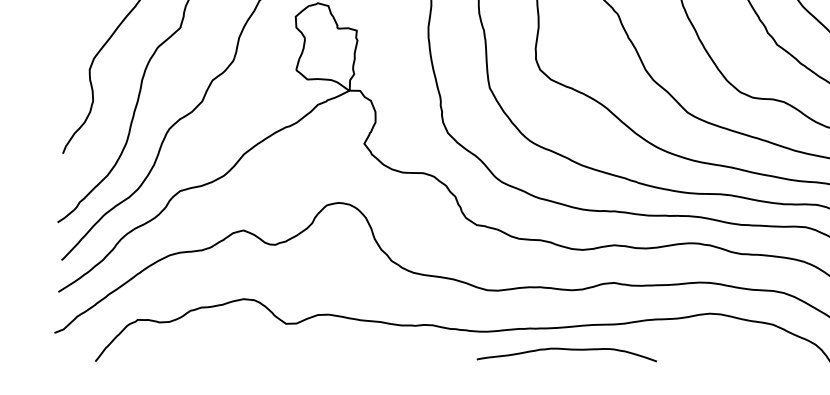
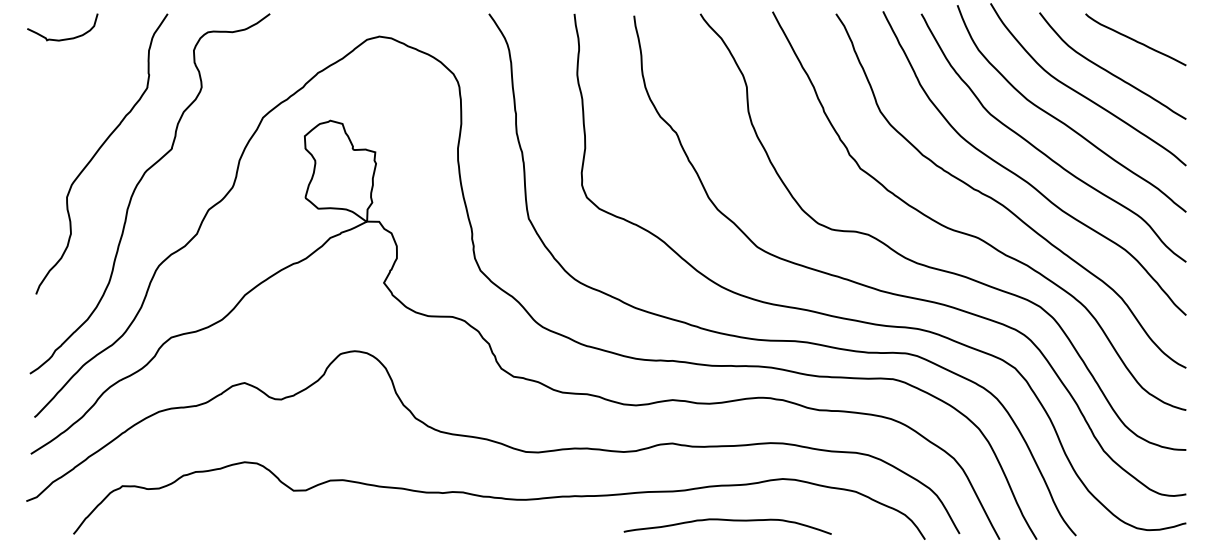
curve: (568, 350) -> (729, 521), moved

